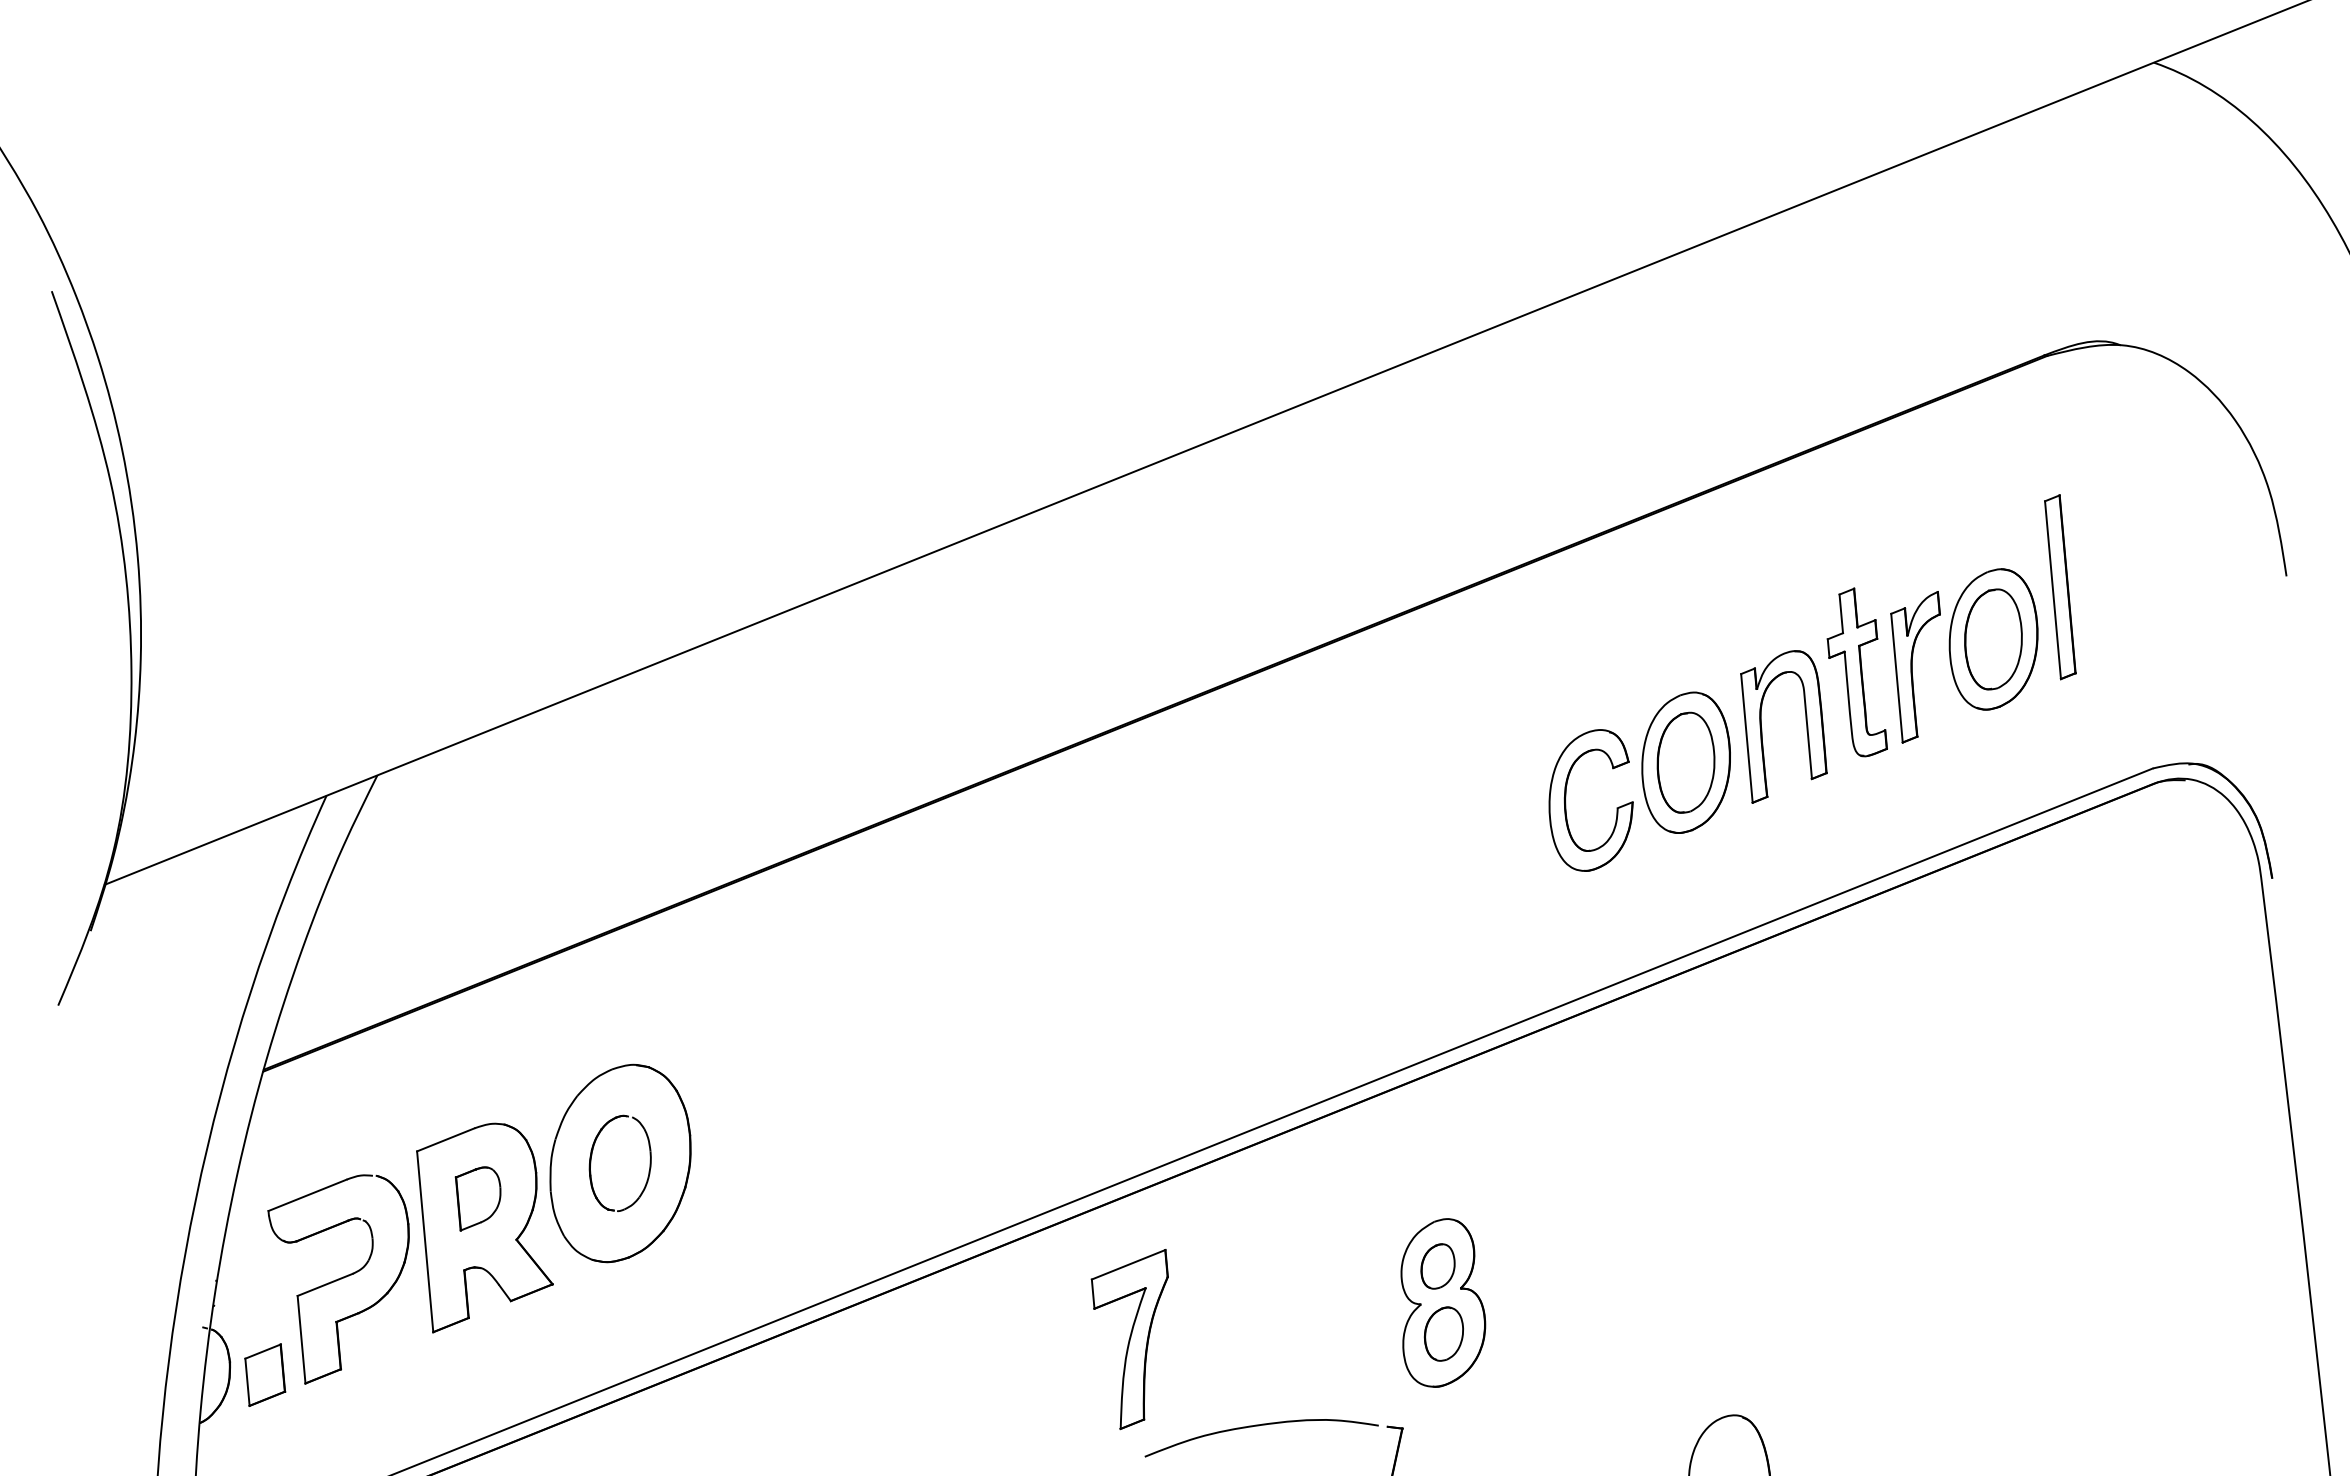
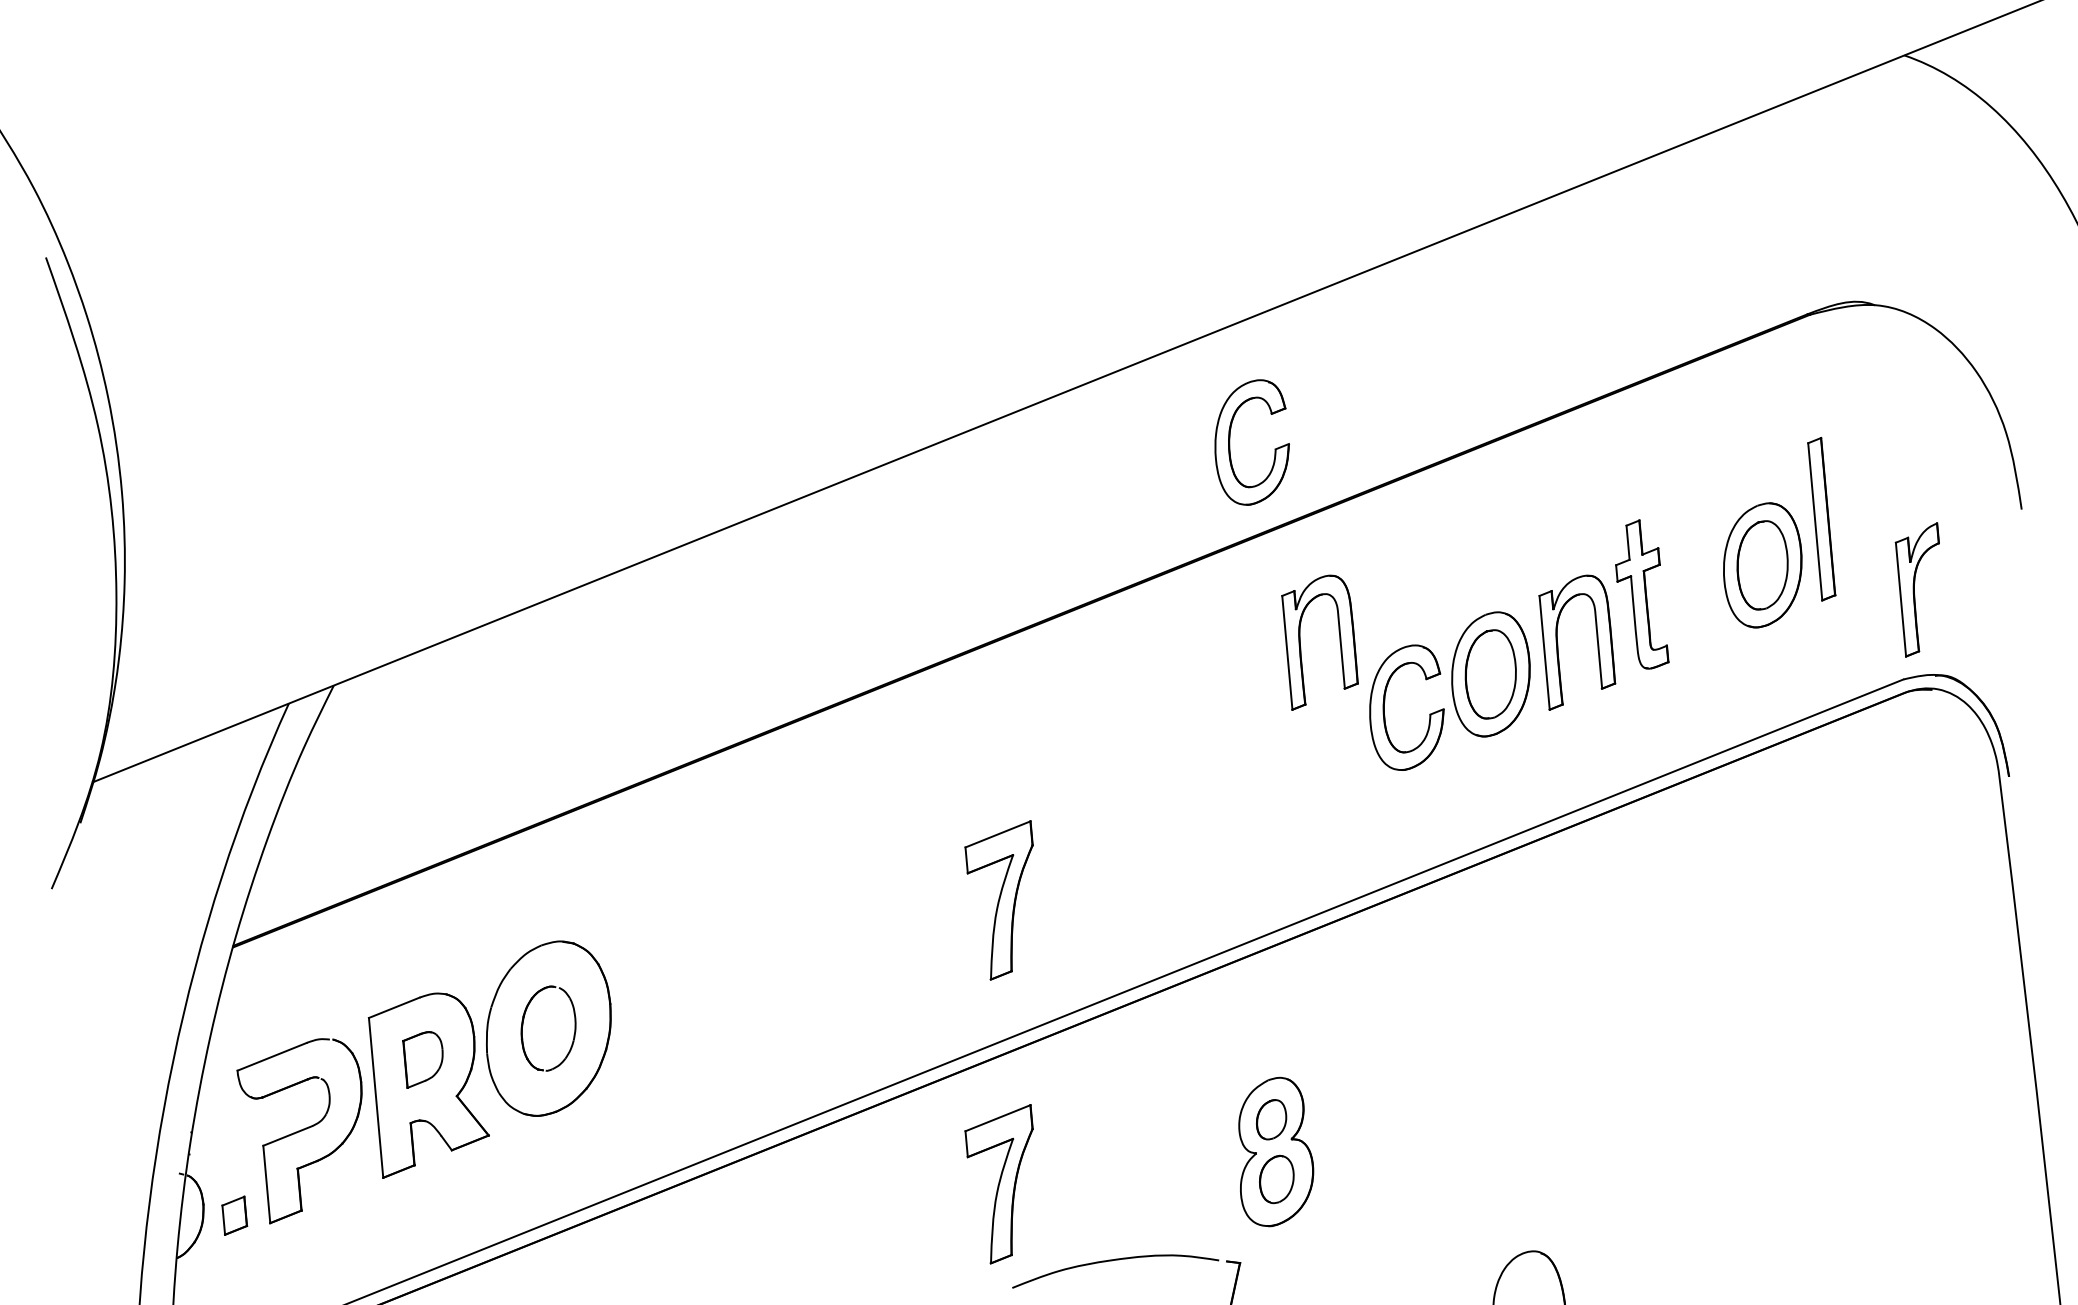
part: (1391, 502) -> (1230, 444), added
part: (1915, 667) -> (1917, 590), moved
part: (1471, 728) -> (1301, 644), added
part: (1129, 1018) -> (998, 900), added
part: (265, 1374) -> (234, 1215), size x0.7

